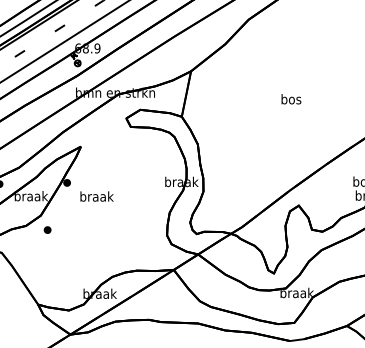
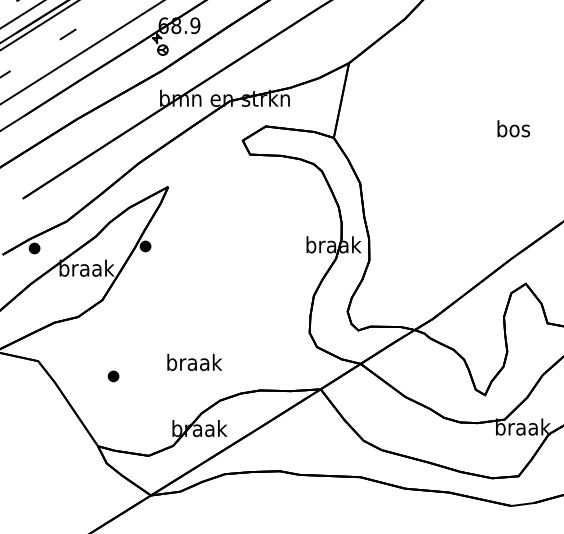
text: (291, 99) -> (513, 129), moved
text: (96, 196) -> (193, 362), moved
part: (47, 229) -> (113, 375), moved

